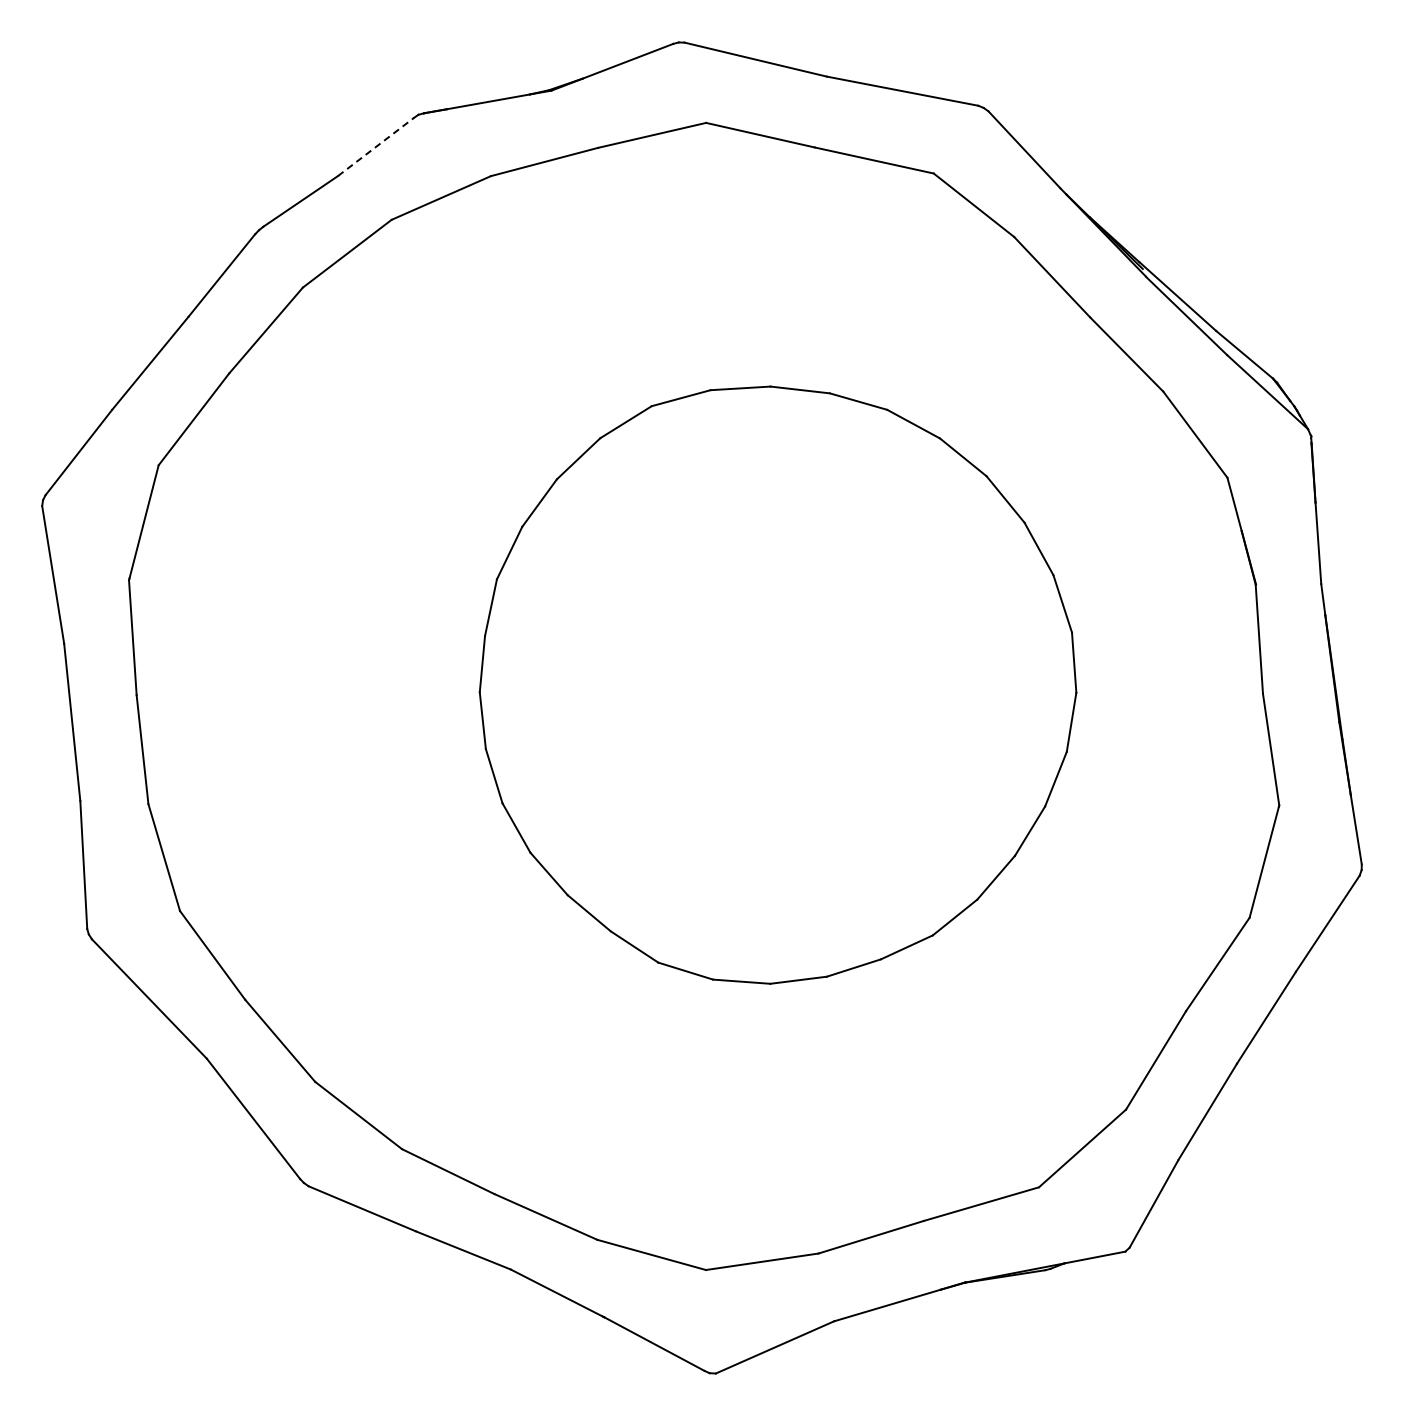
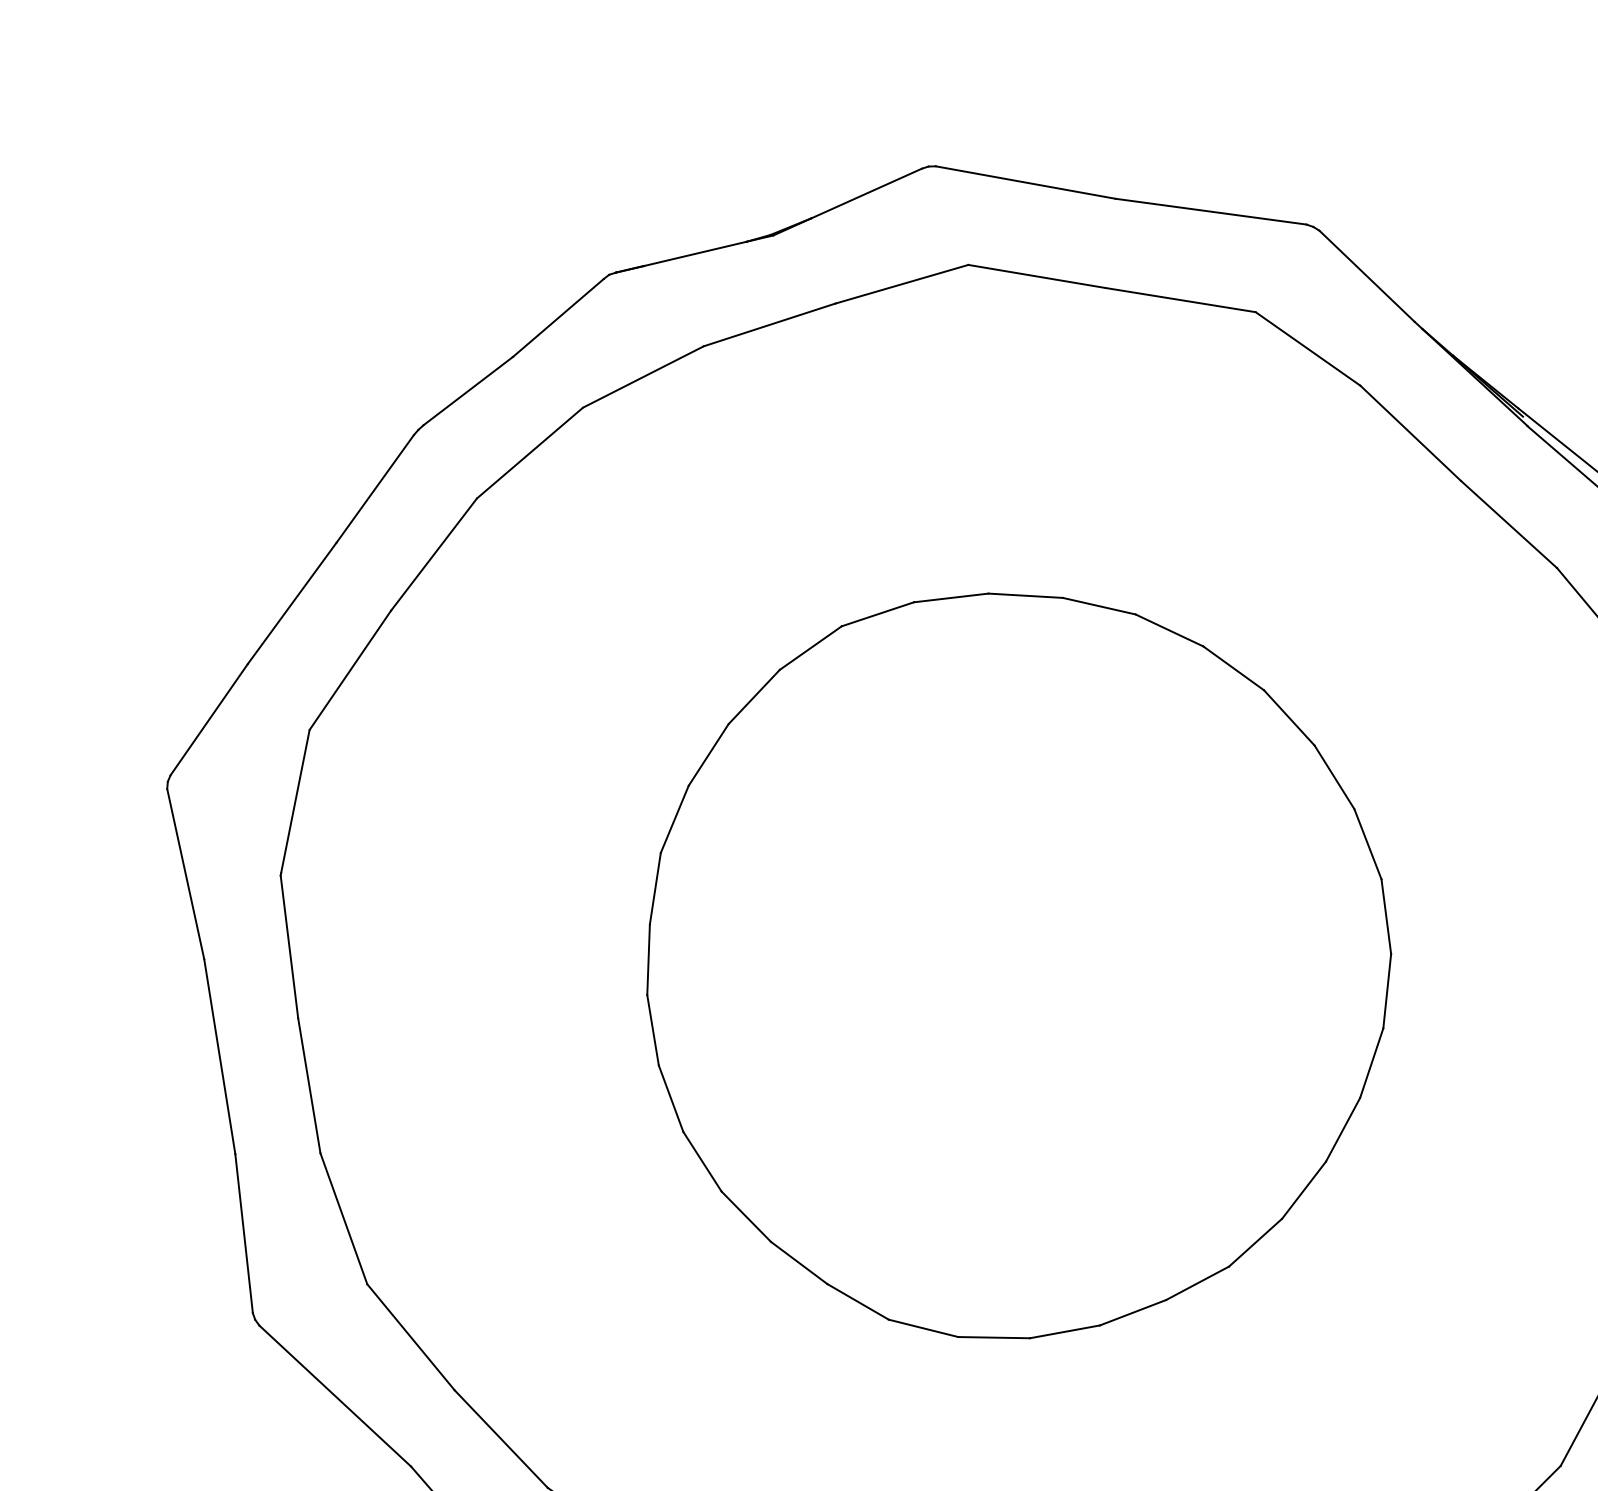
line: (376, 146) -> (558, 317), dashed -> solid
part: (777, 684) -> (1017, 964), moved

